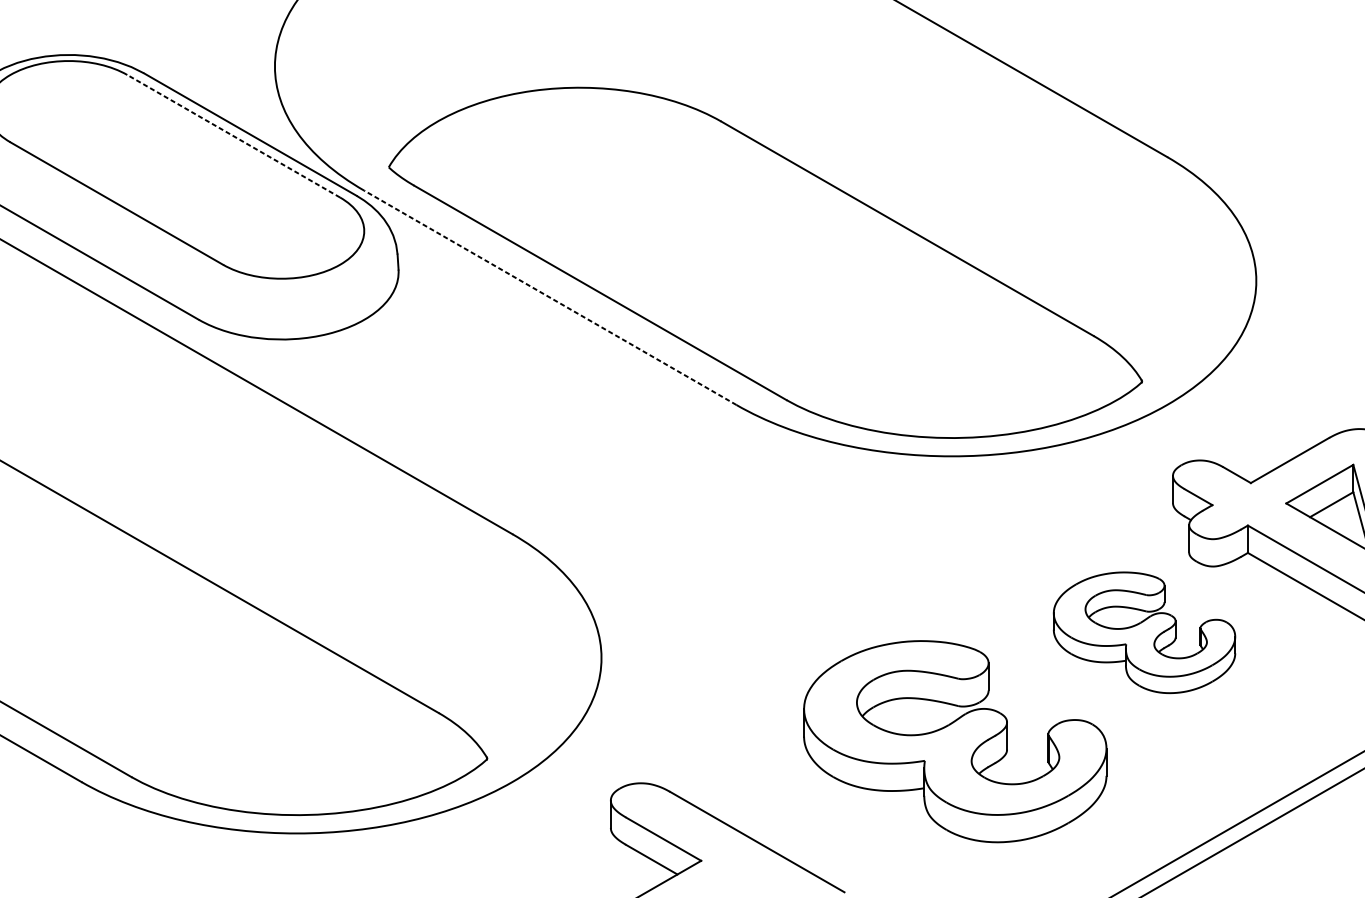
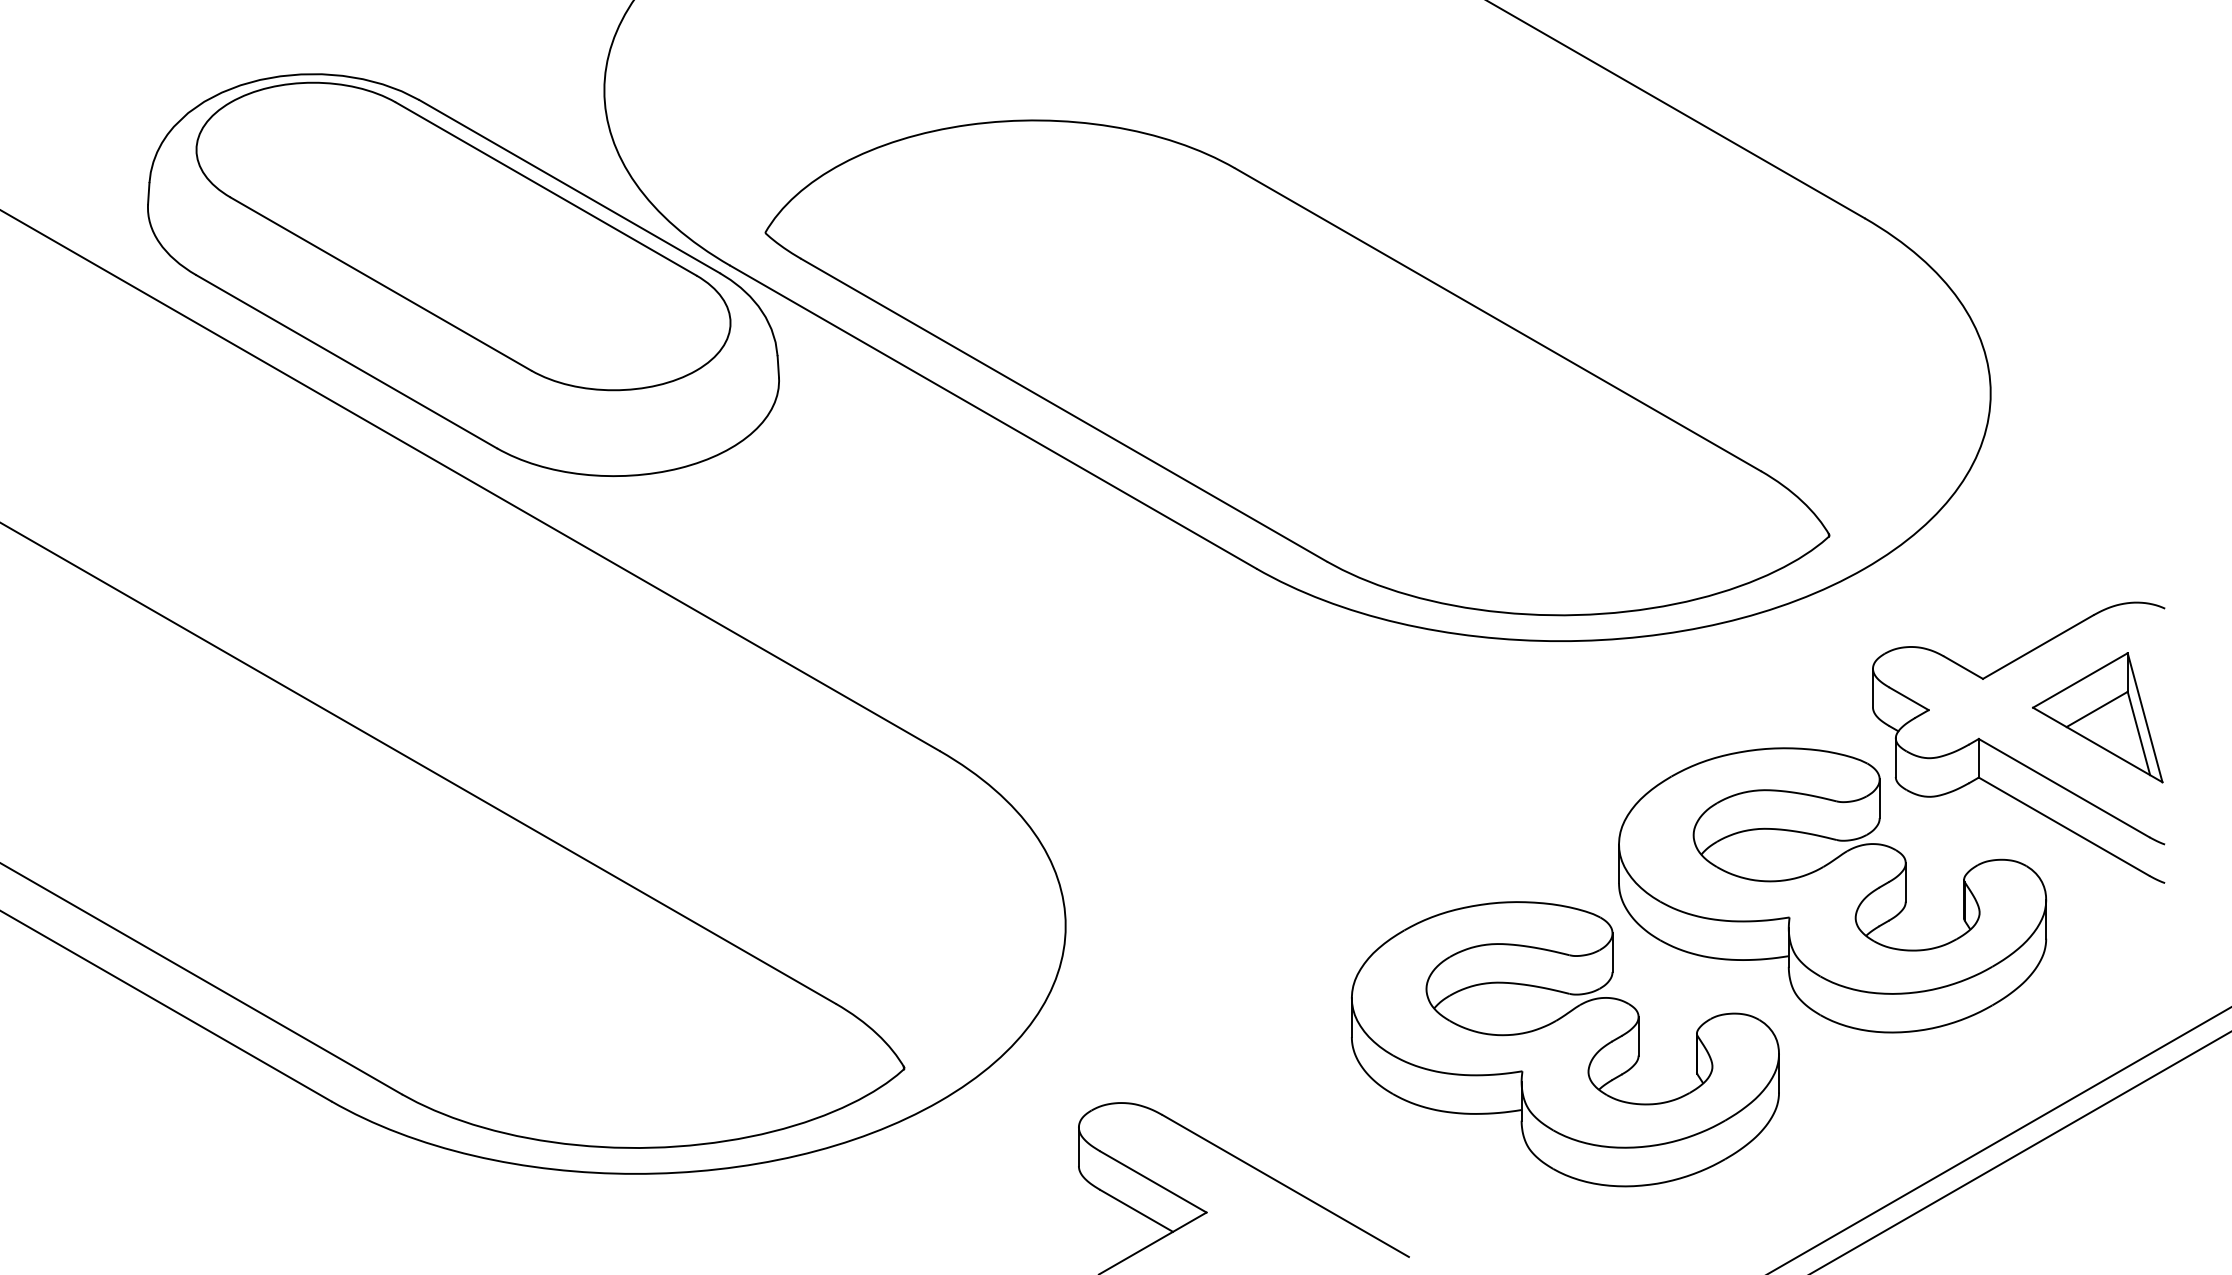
line: (233, 135) -> (545, 188), dashed -> solid
line: (549, 297) -> (992, 416), dashed -> solid
part: (1144, 632) -> (1832, 890), size x1.67

